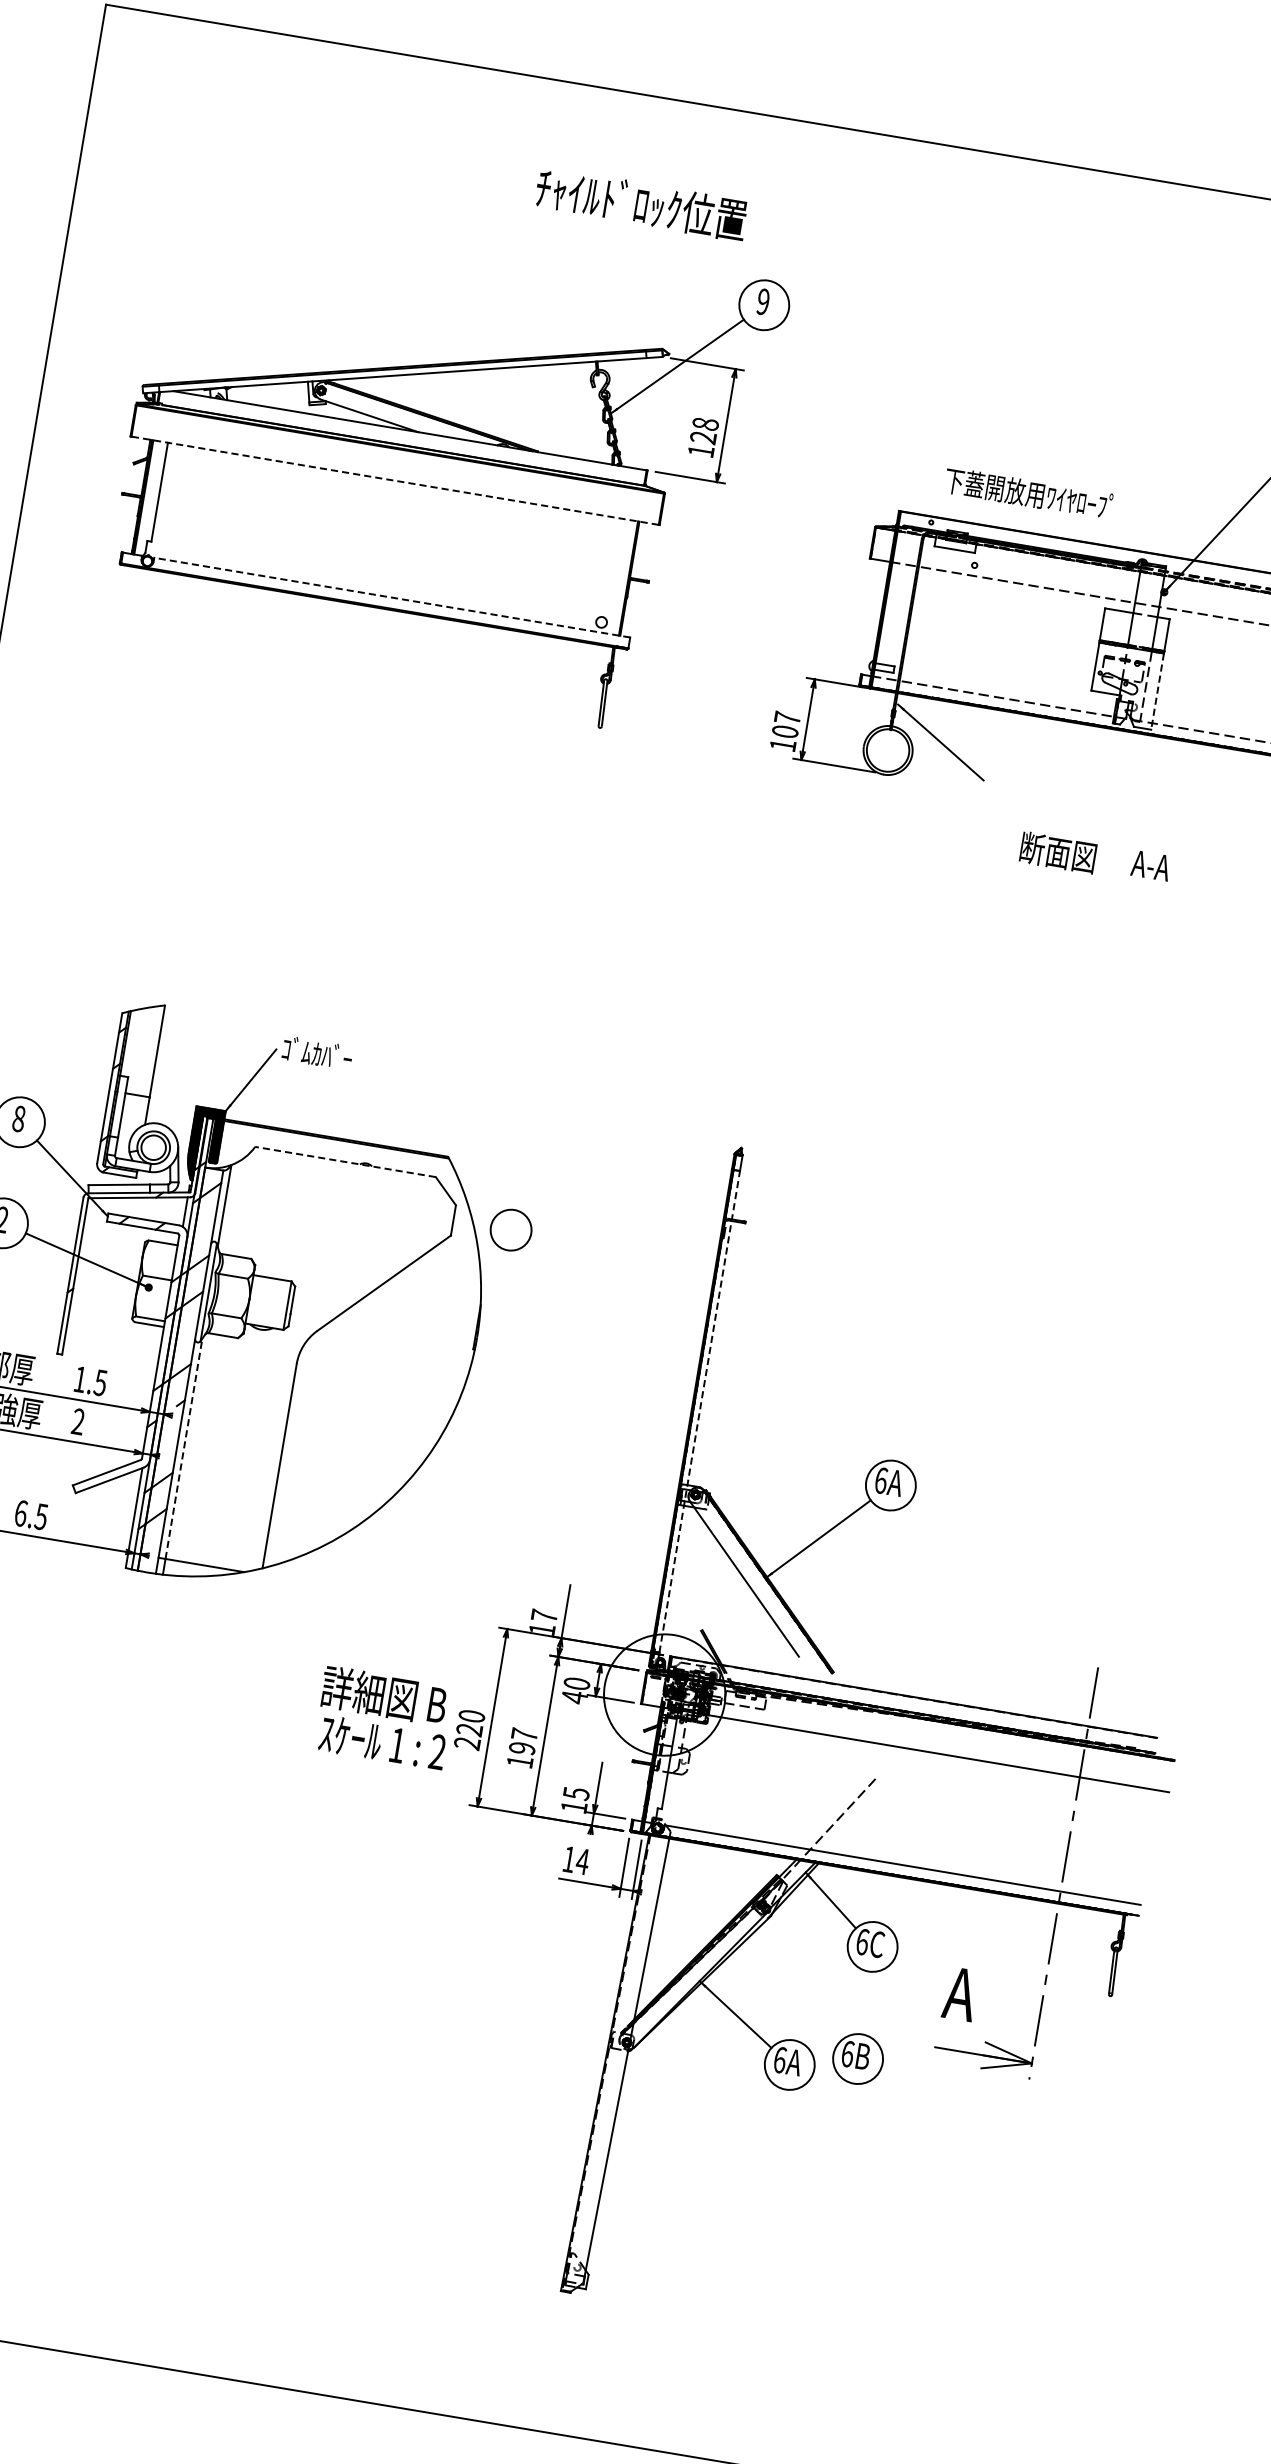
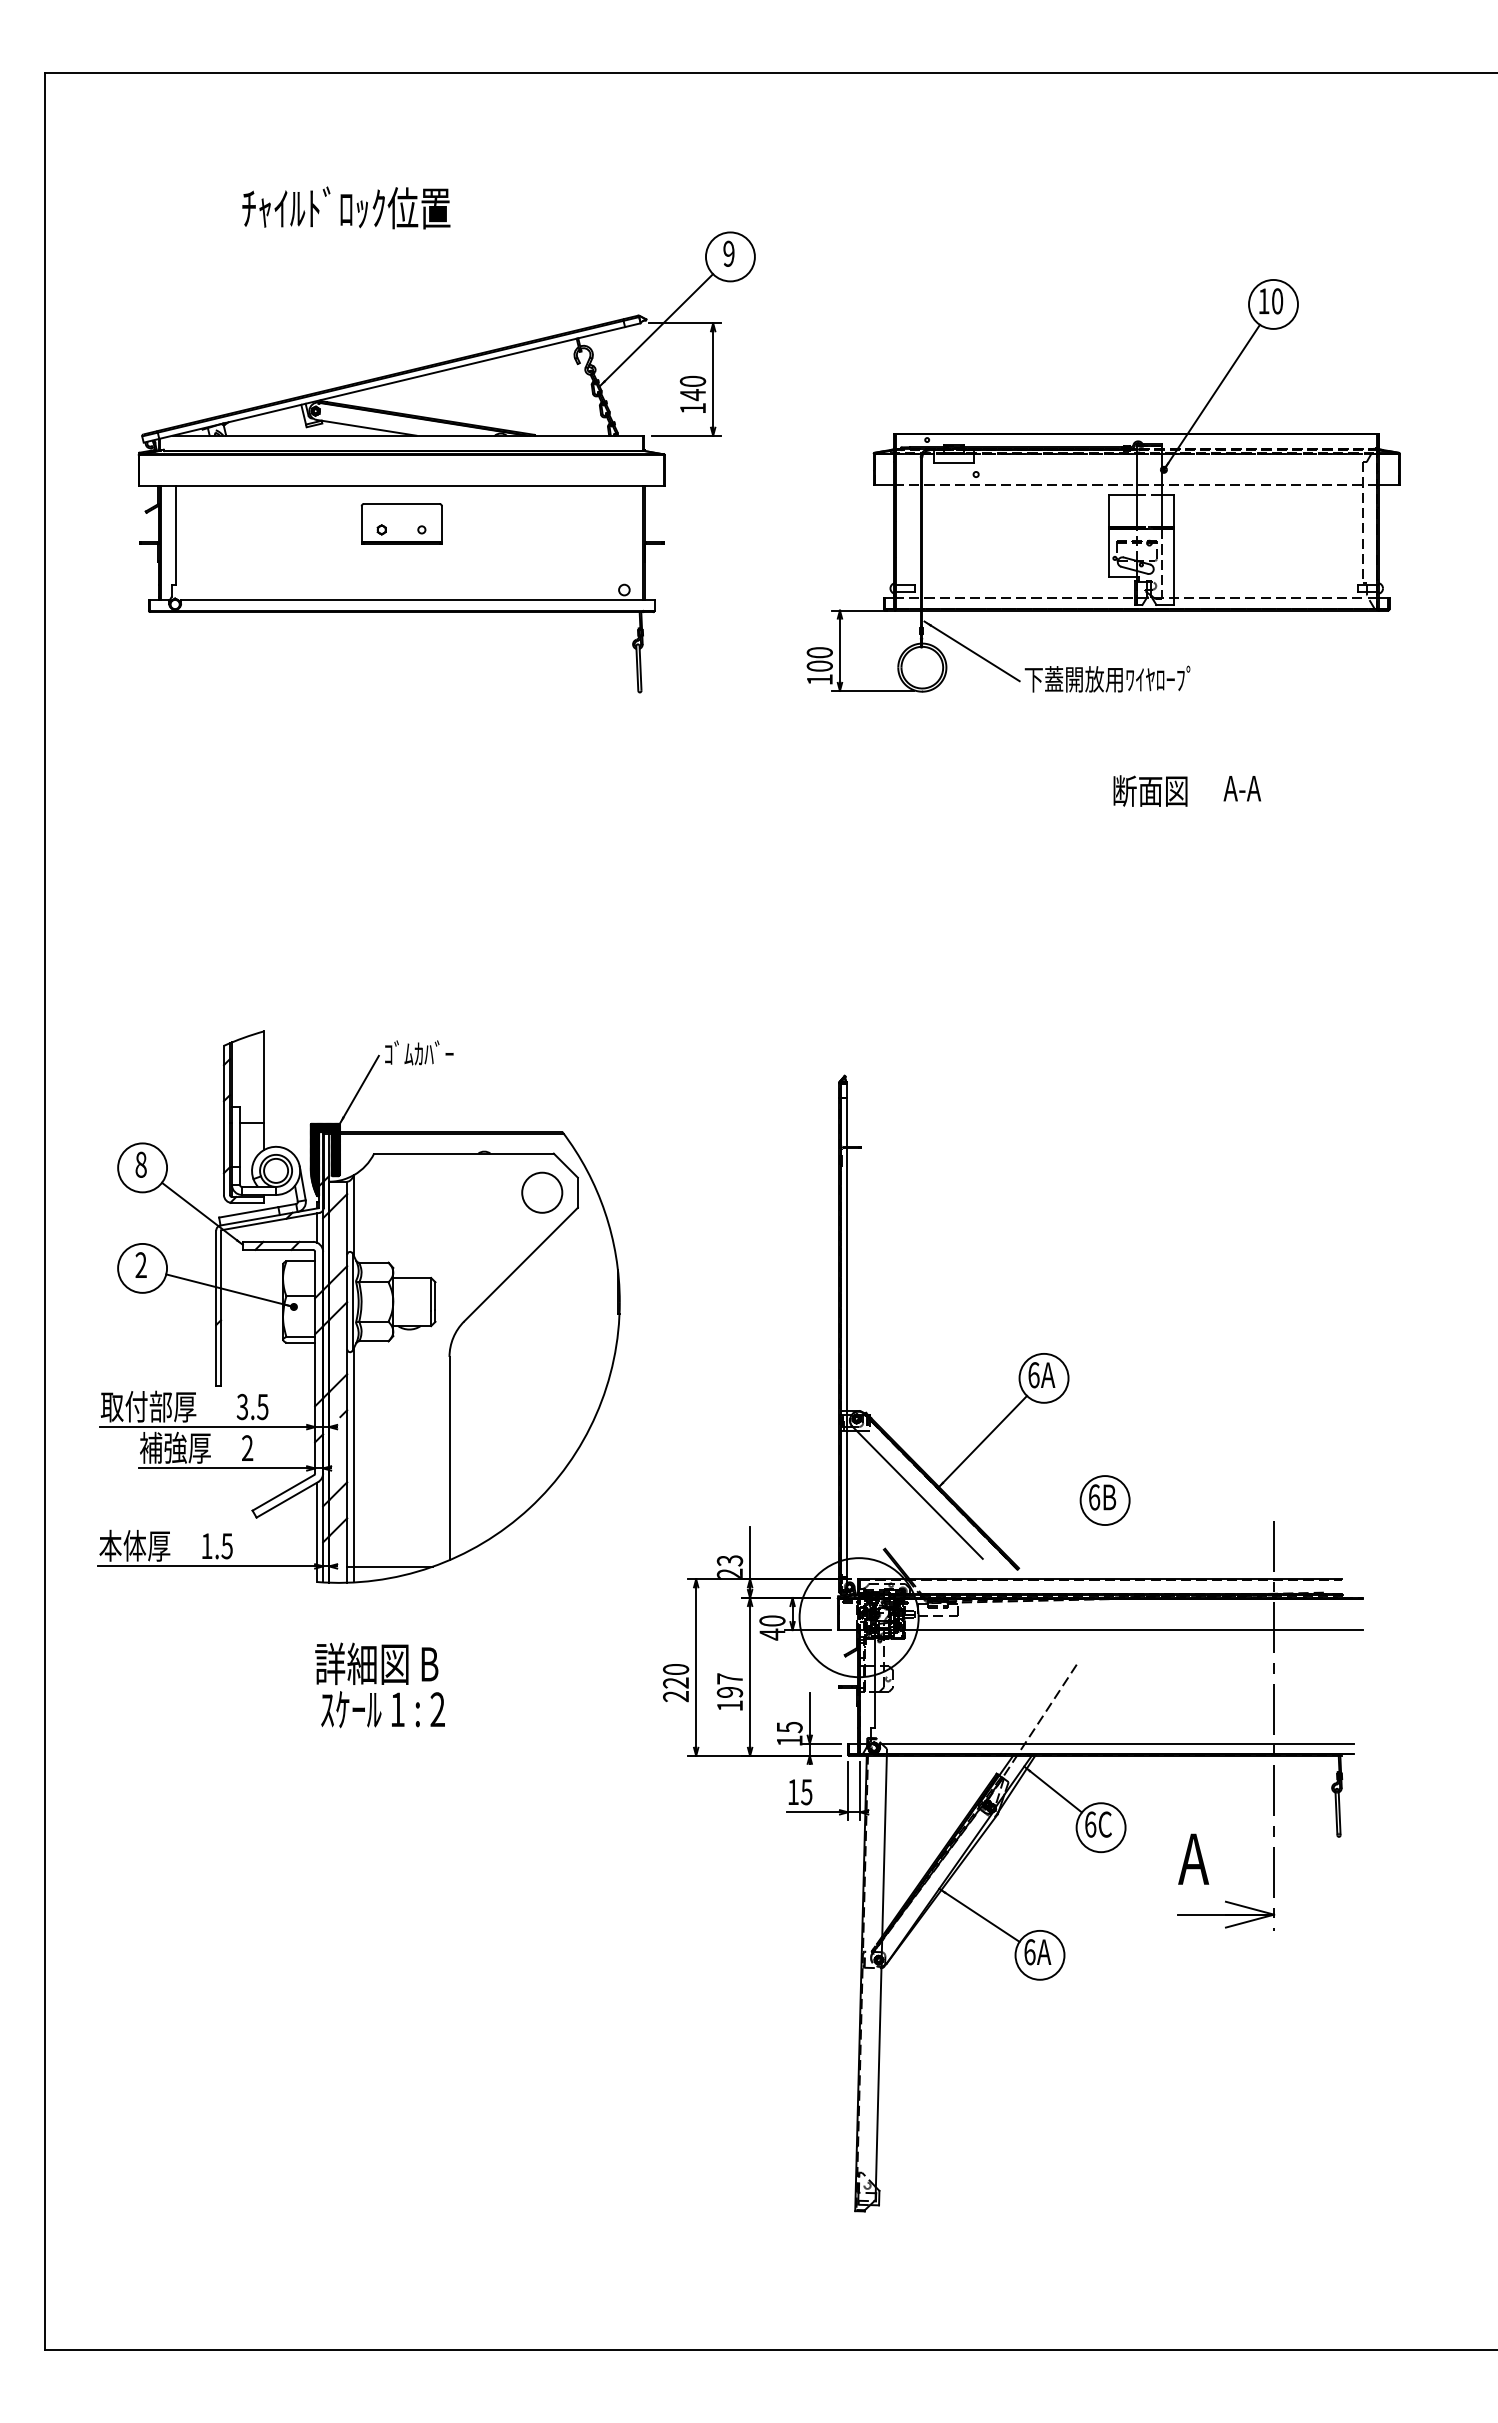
text: (641, 203) -> (346, 207), moved
text: (703, 431) -> (692, 388), 128 -> 140
line: (394, 480) -> (401, 486), dashed -> solid
text: (1028, 492) -> (1107, 678), moved
part: (388, 517) -> (401, 523), added
line: (391, 598) -> (417, 600), dashed -> solid
line: (1157, 692) -> (1173, 567), dashed -> solid
text: (787, 717) -> (819, 652), 107 -> 100
text: (1094, 858) -> (1186, 790), moved
line: (345, 1161) -> (463, 1153), dashed -> solid
circle: (511, 1229) -> (542, 1192), moved
text: (79, 1378) -> (241, 1406), 1.5 -> 3.5
line: (700, 1411) -> (847, 1337), dashed -> solid
line: (184, 1449) -> (354, 1457), dashed -> solid
text: (20, 1513) -> (206, 1546), 6.5 -> 1.5
text: (542, 1621) -> (729, 1566), 17 -> 23
text: (383, 1718) -> (379, 1685), moved
text: (582, 1861) -> (806, 1792), 14 -> 15
part: (857, 2058) -> (1104, 1500), moved

